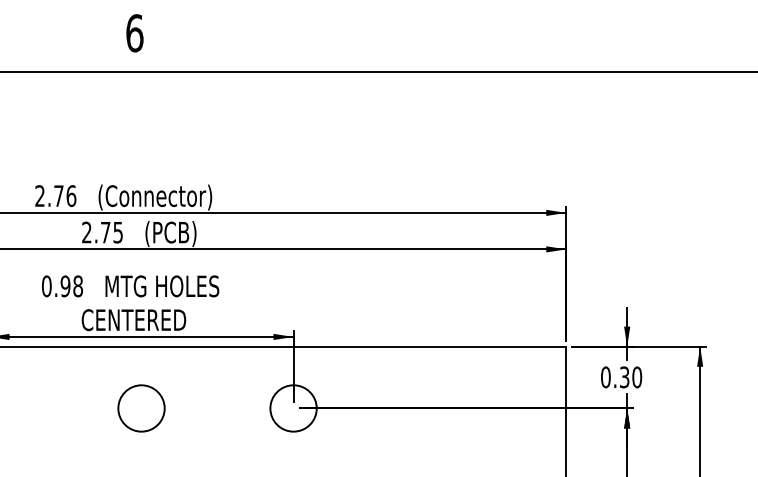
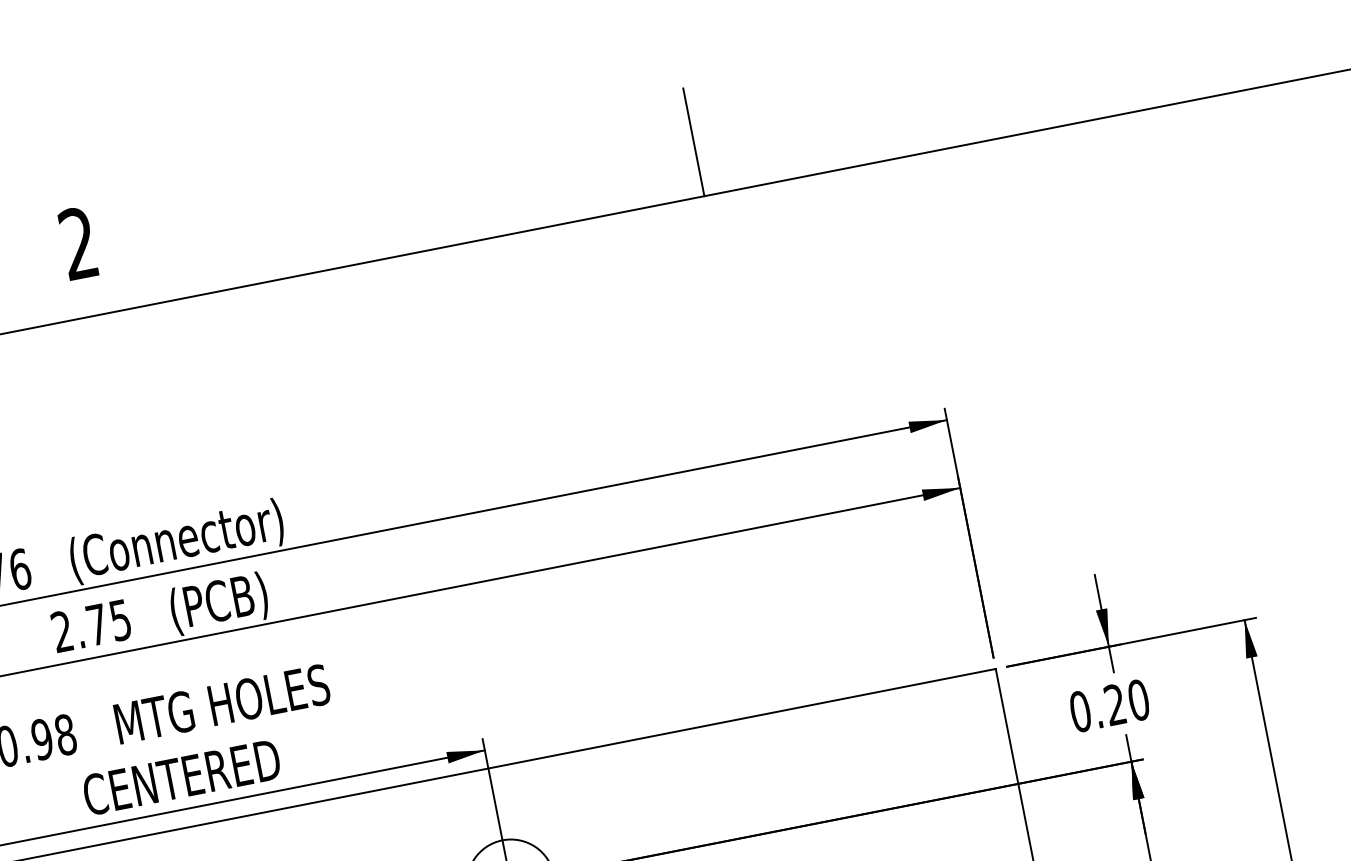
text: (134, 33) -> (78, 244), 6 -> 2
line: (463, 43) -> (693, 142), added
text: (624, 377) -> (1115, 705), 0.30 -> 0.20

